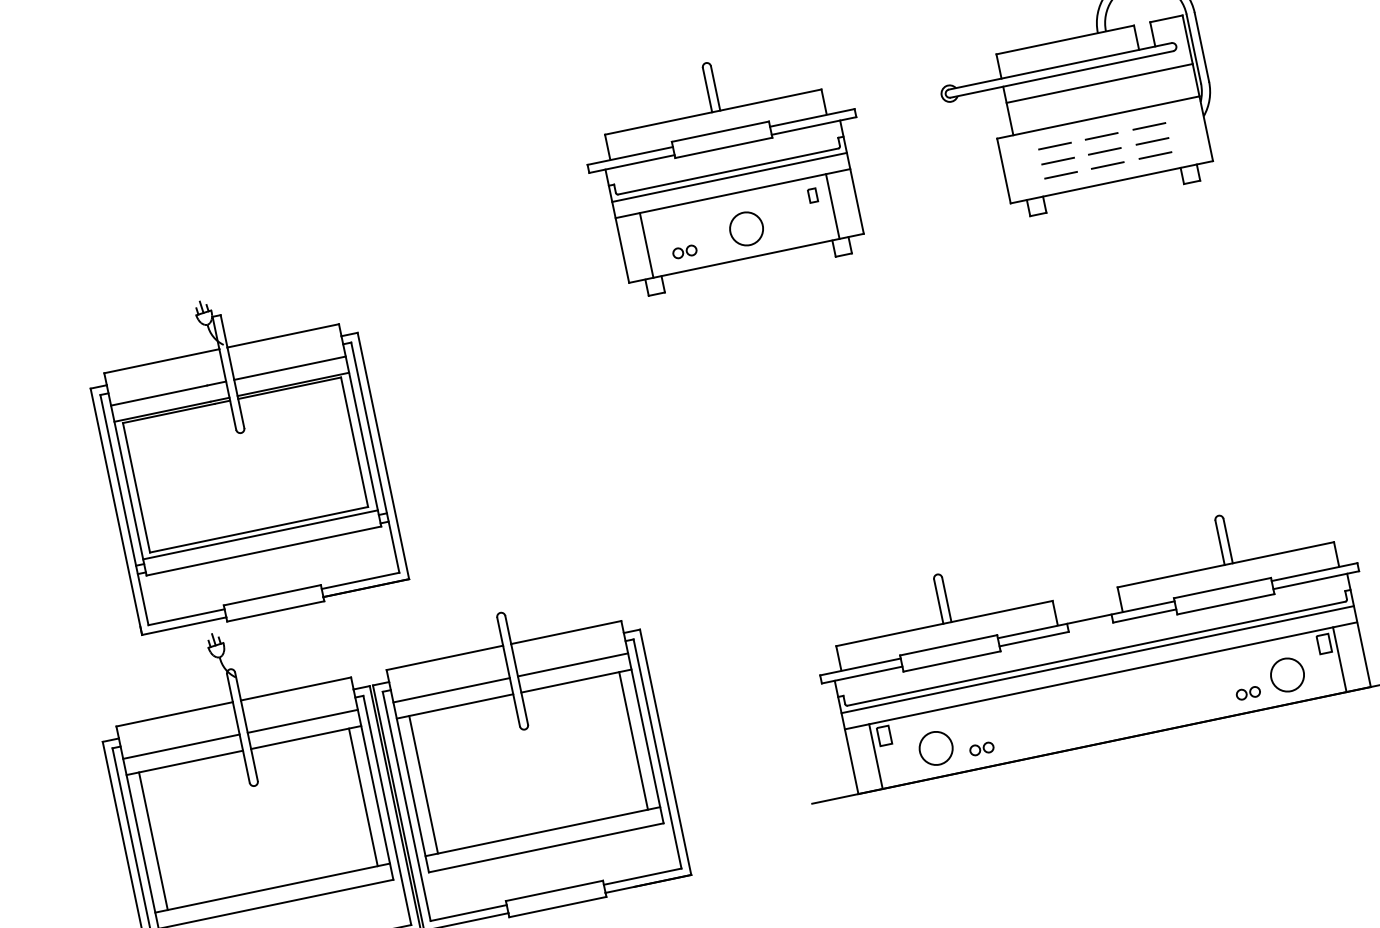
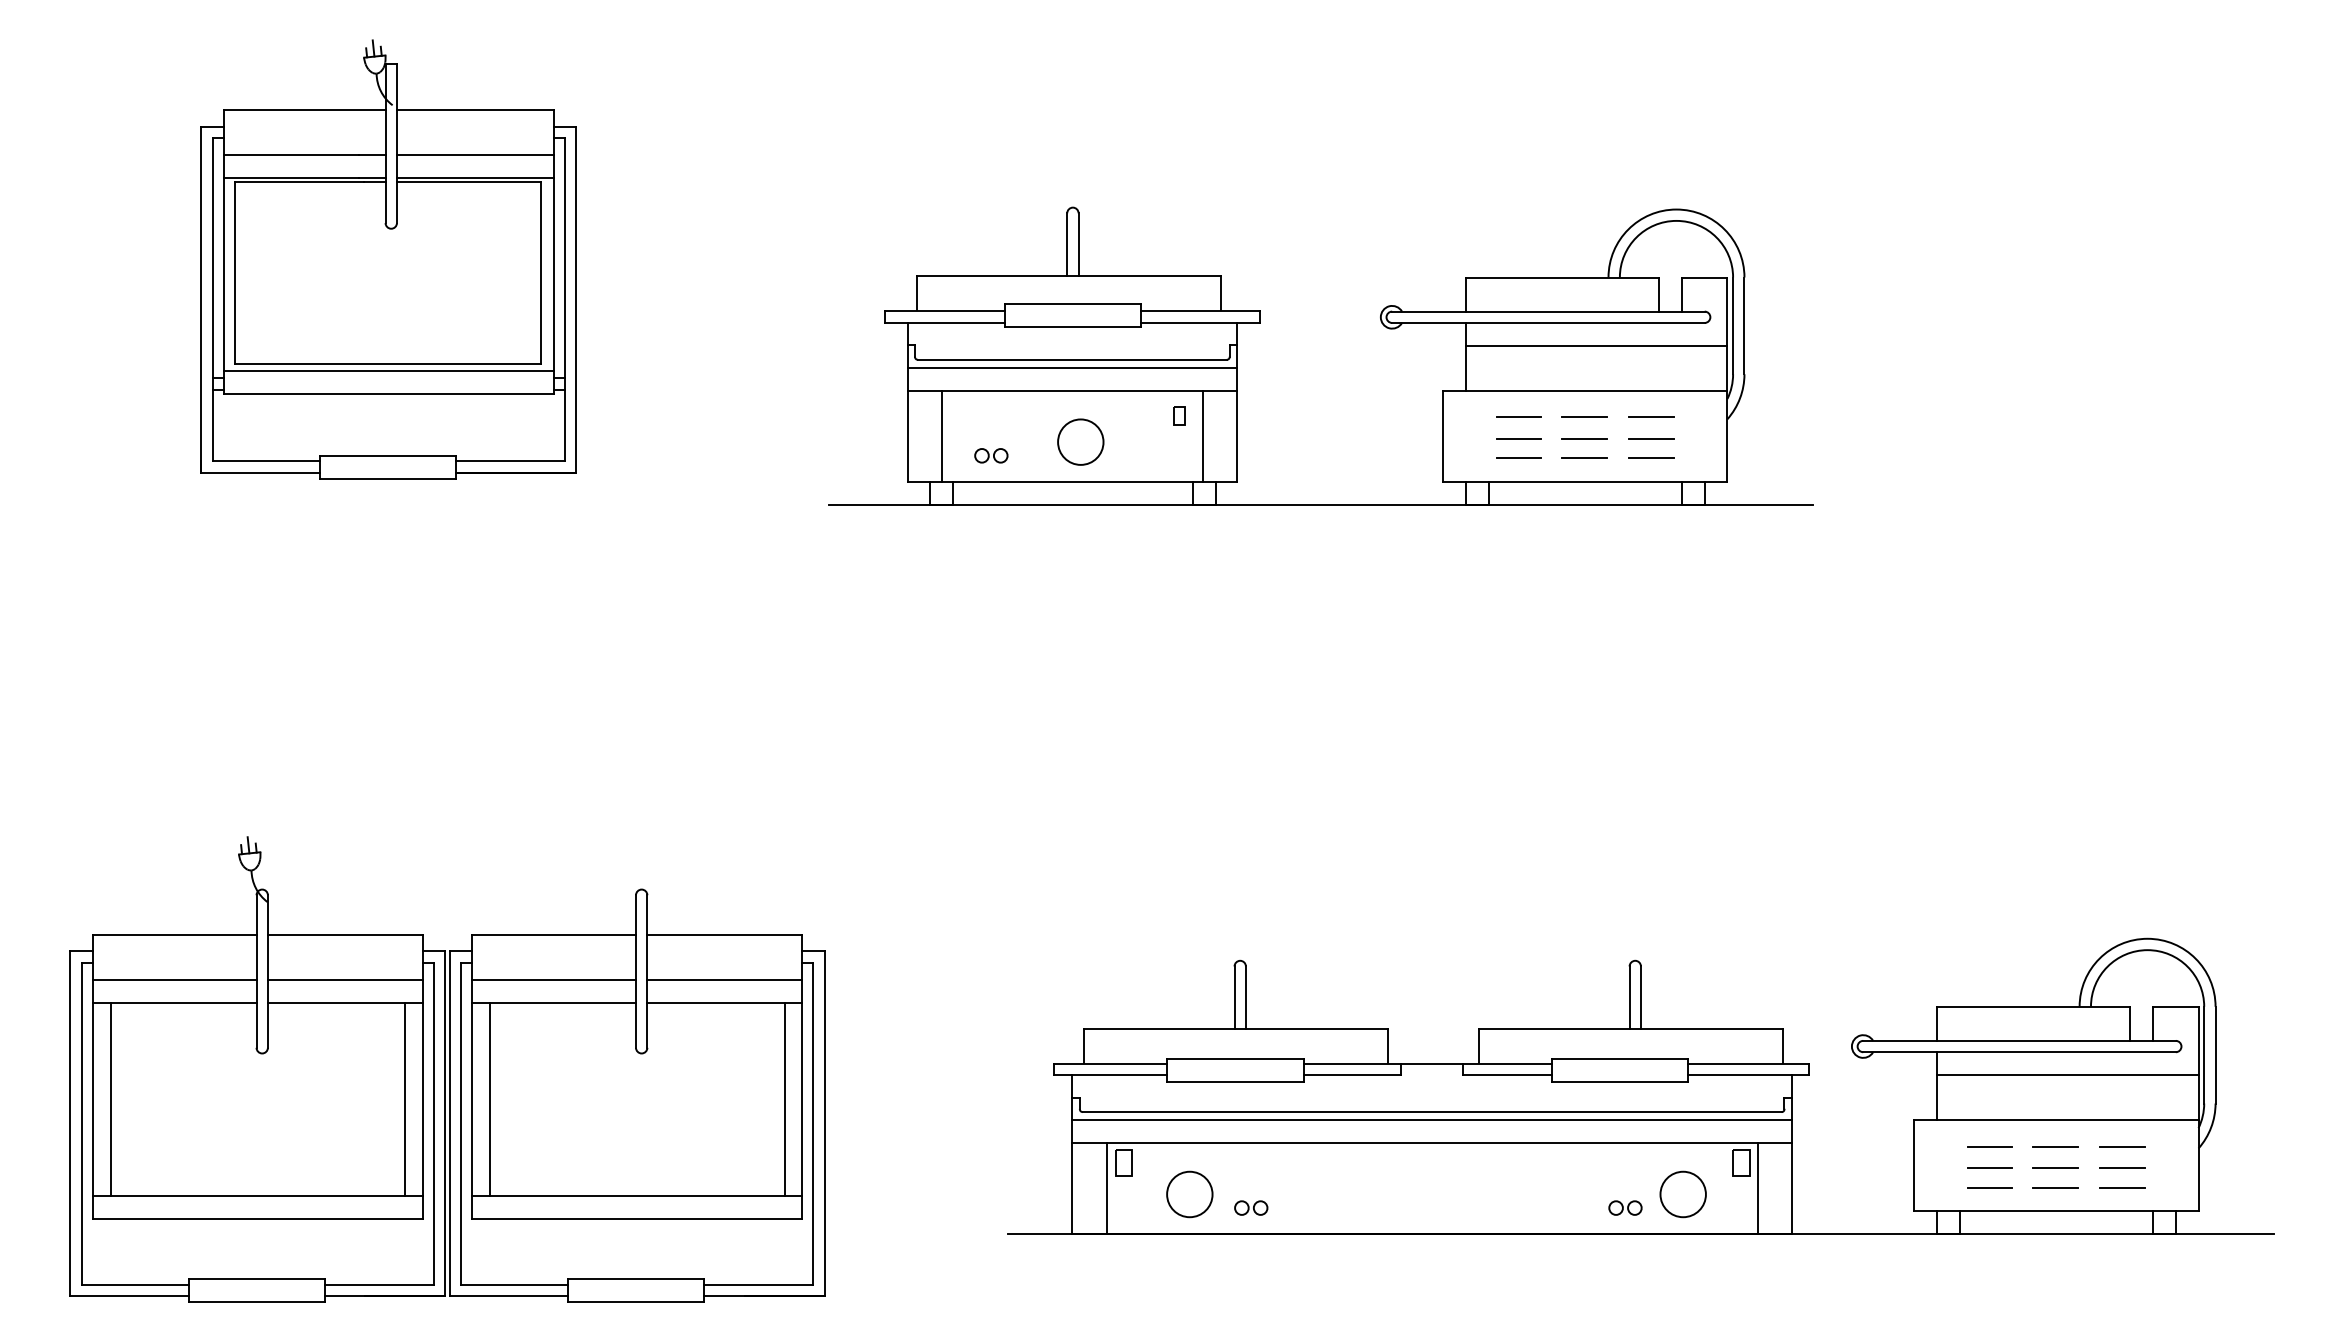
line: (926, 237) -> (1320, 504), added
part: (243, 455) -> (388, 259), moved

